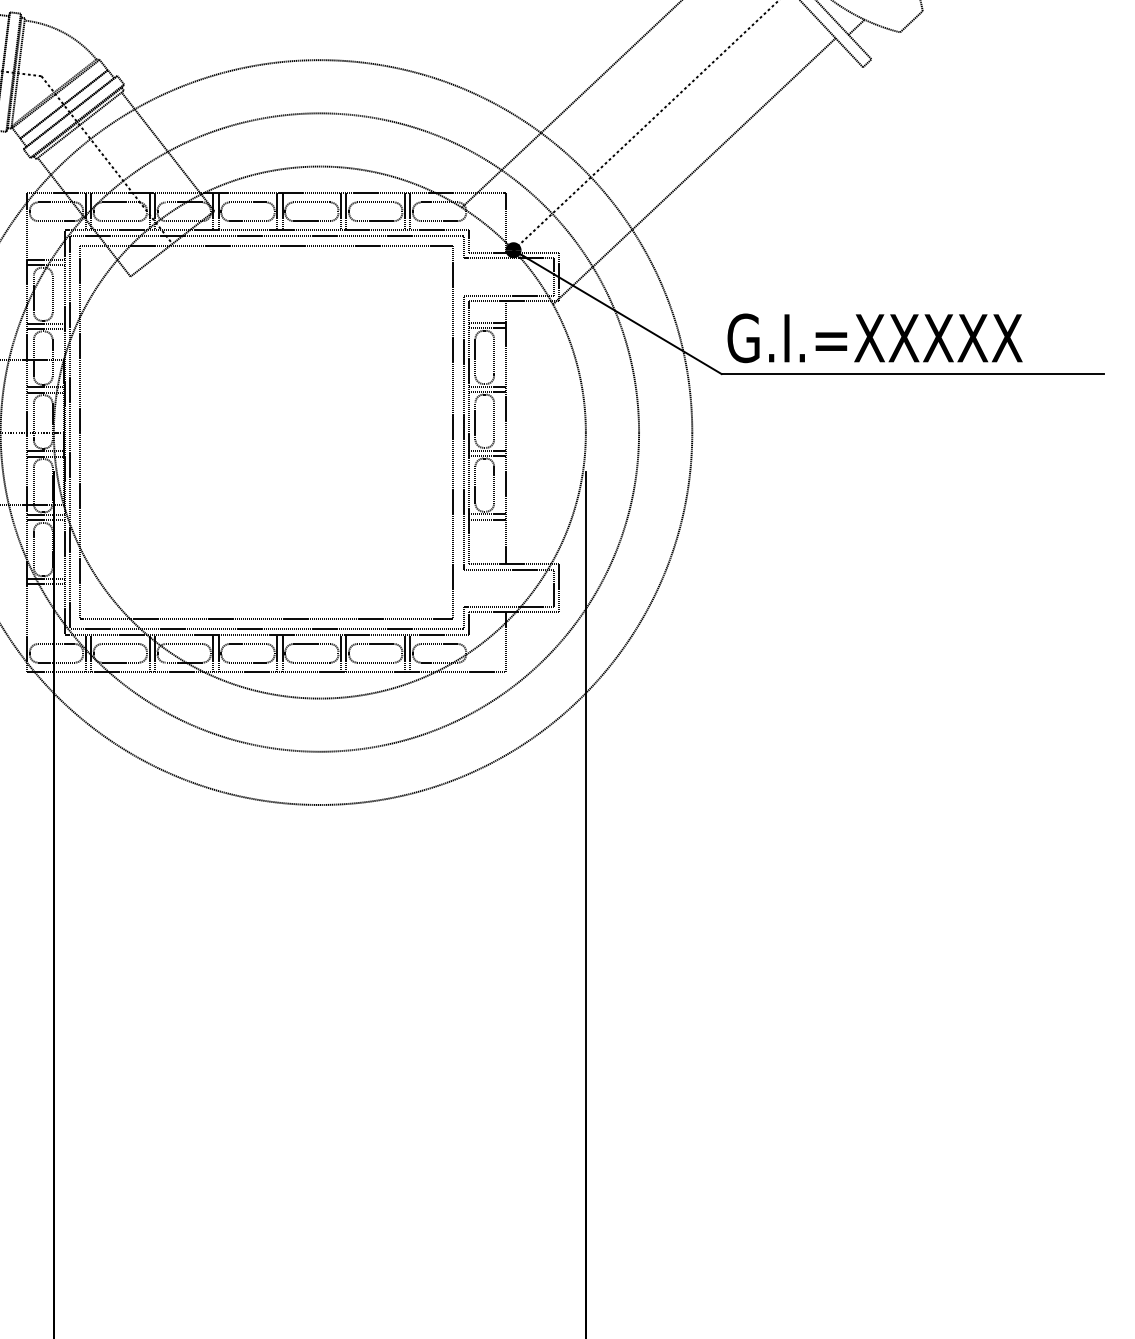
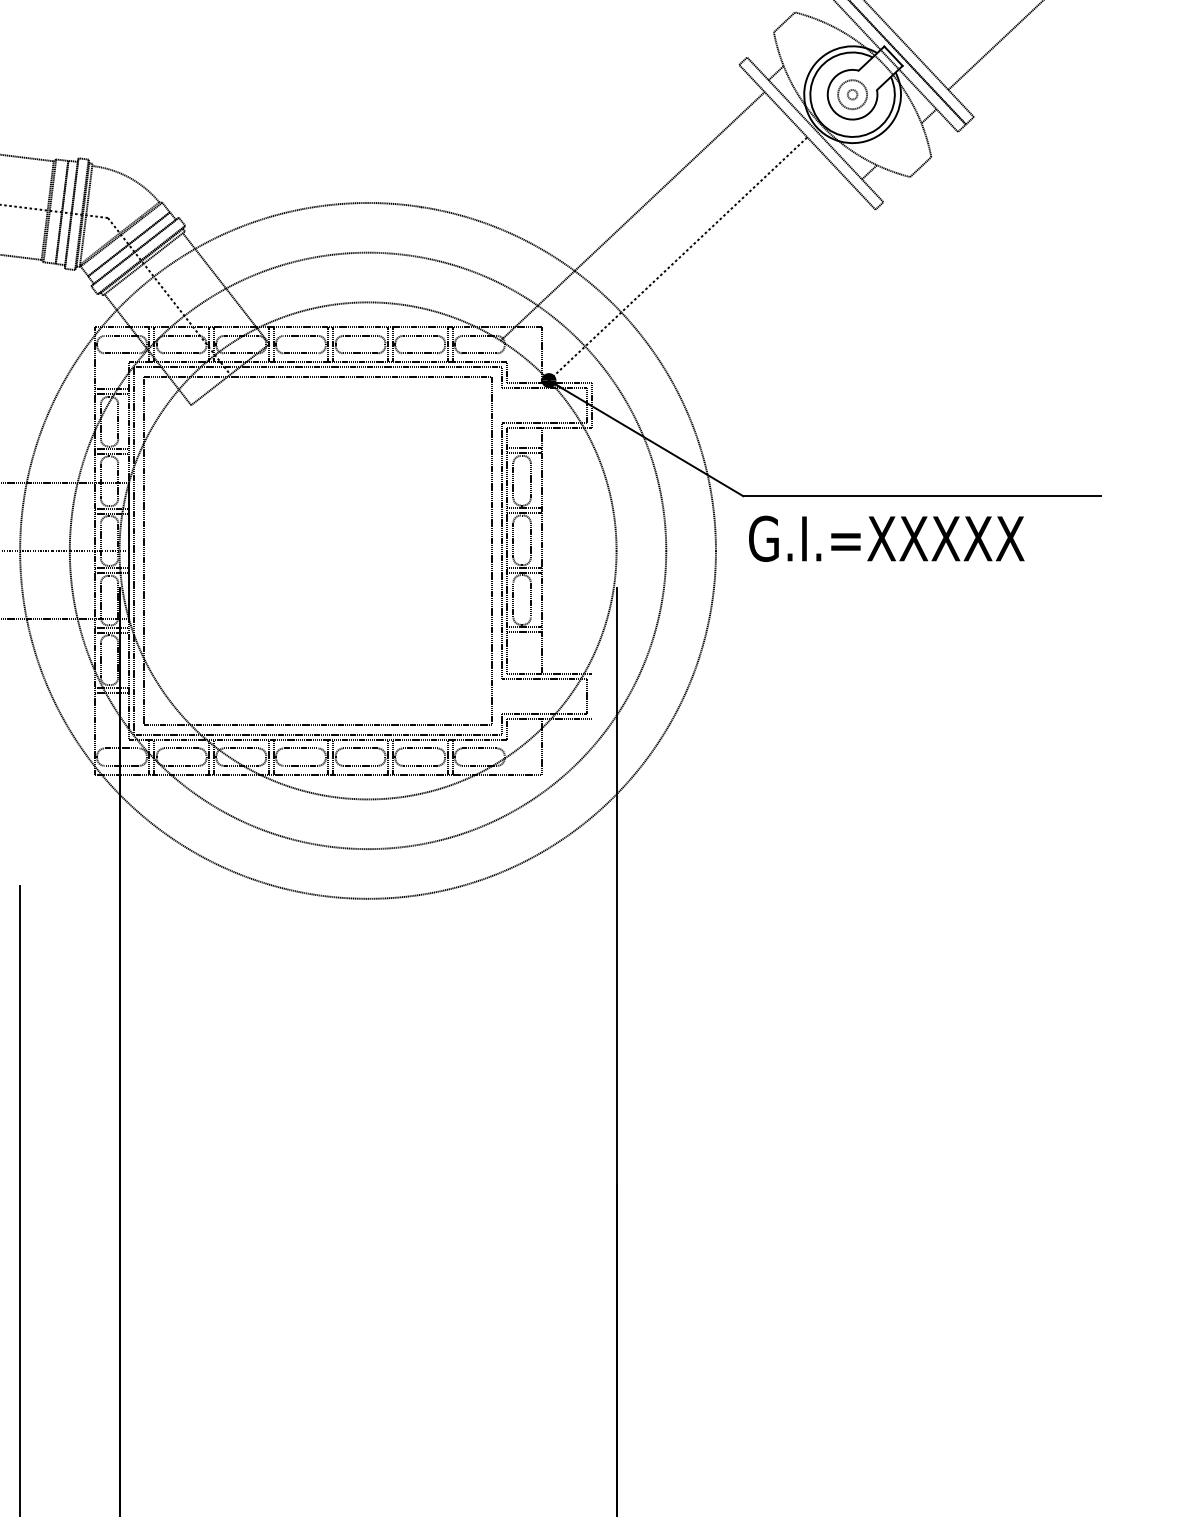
line: (693, 170) -> (717, 306), removed
text: (874, 337) -> (886, 538), moved
line: (559, 587) -> (591, 695), removed

